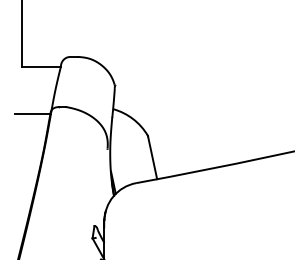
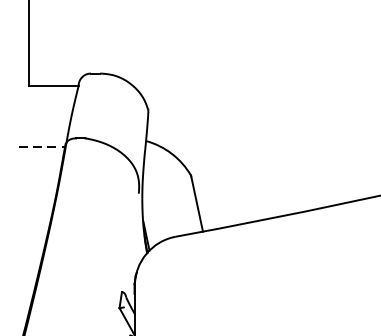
line: (33, 113) -> (43, 146), solid -> dashed

